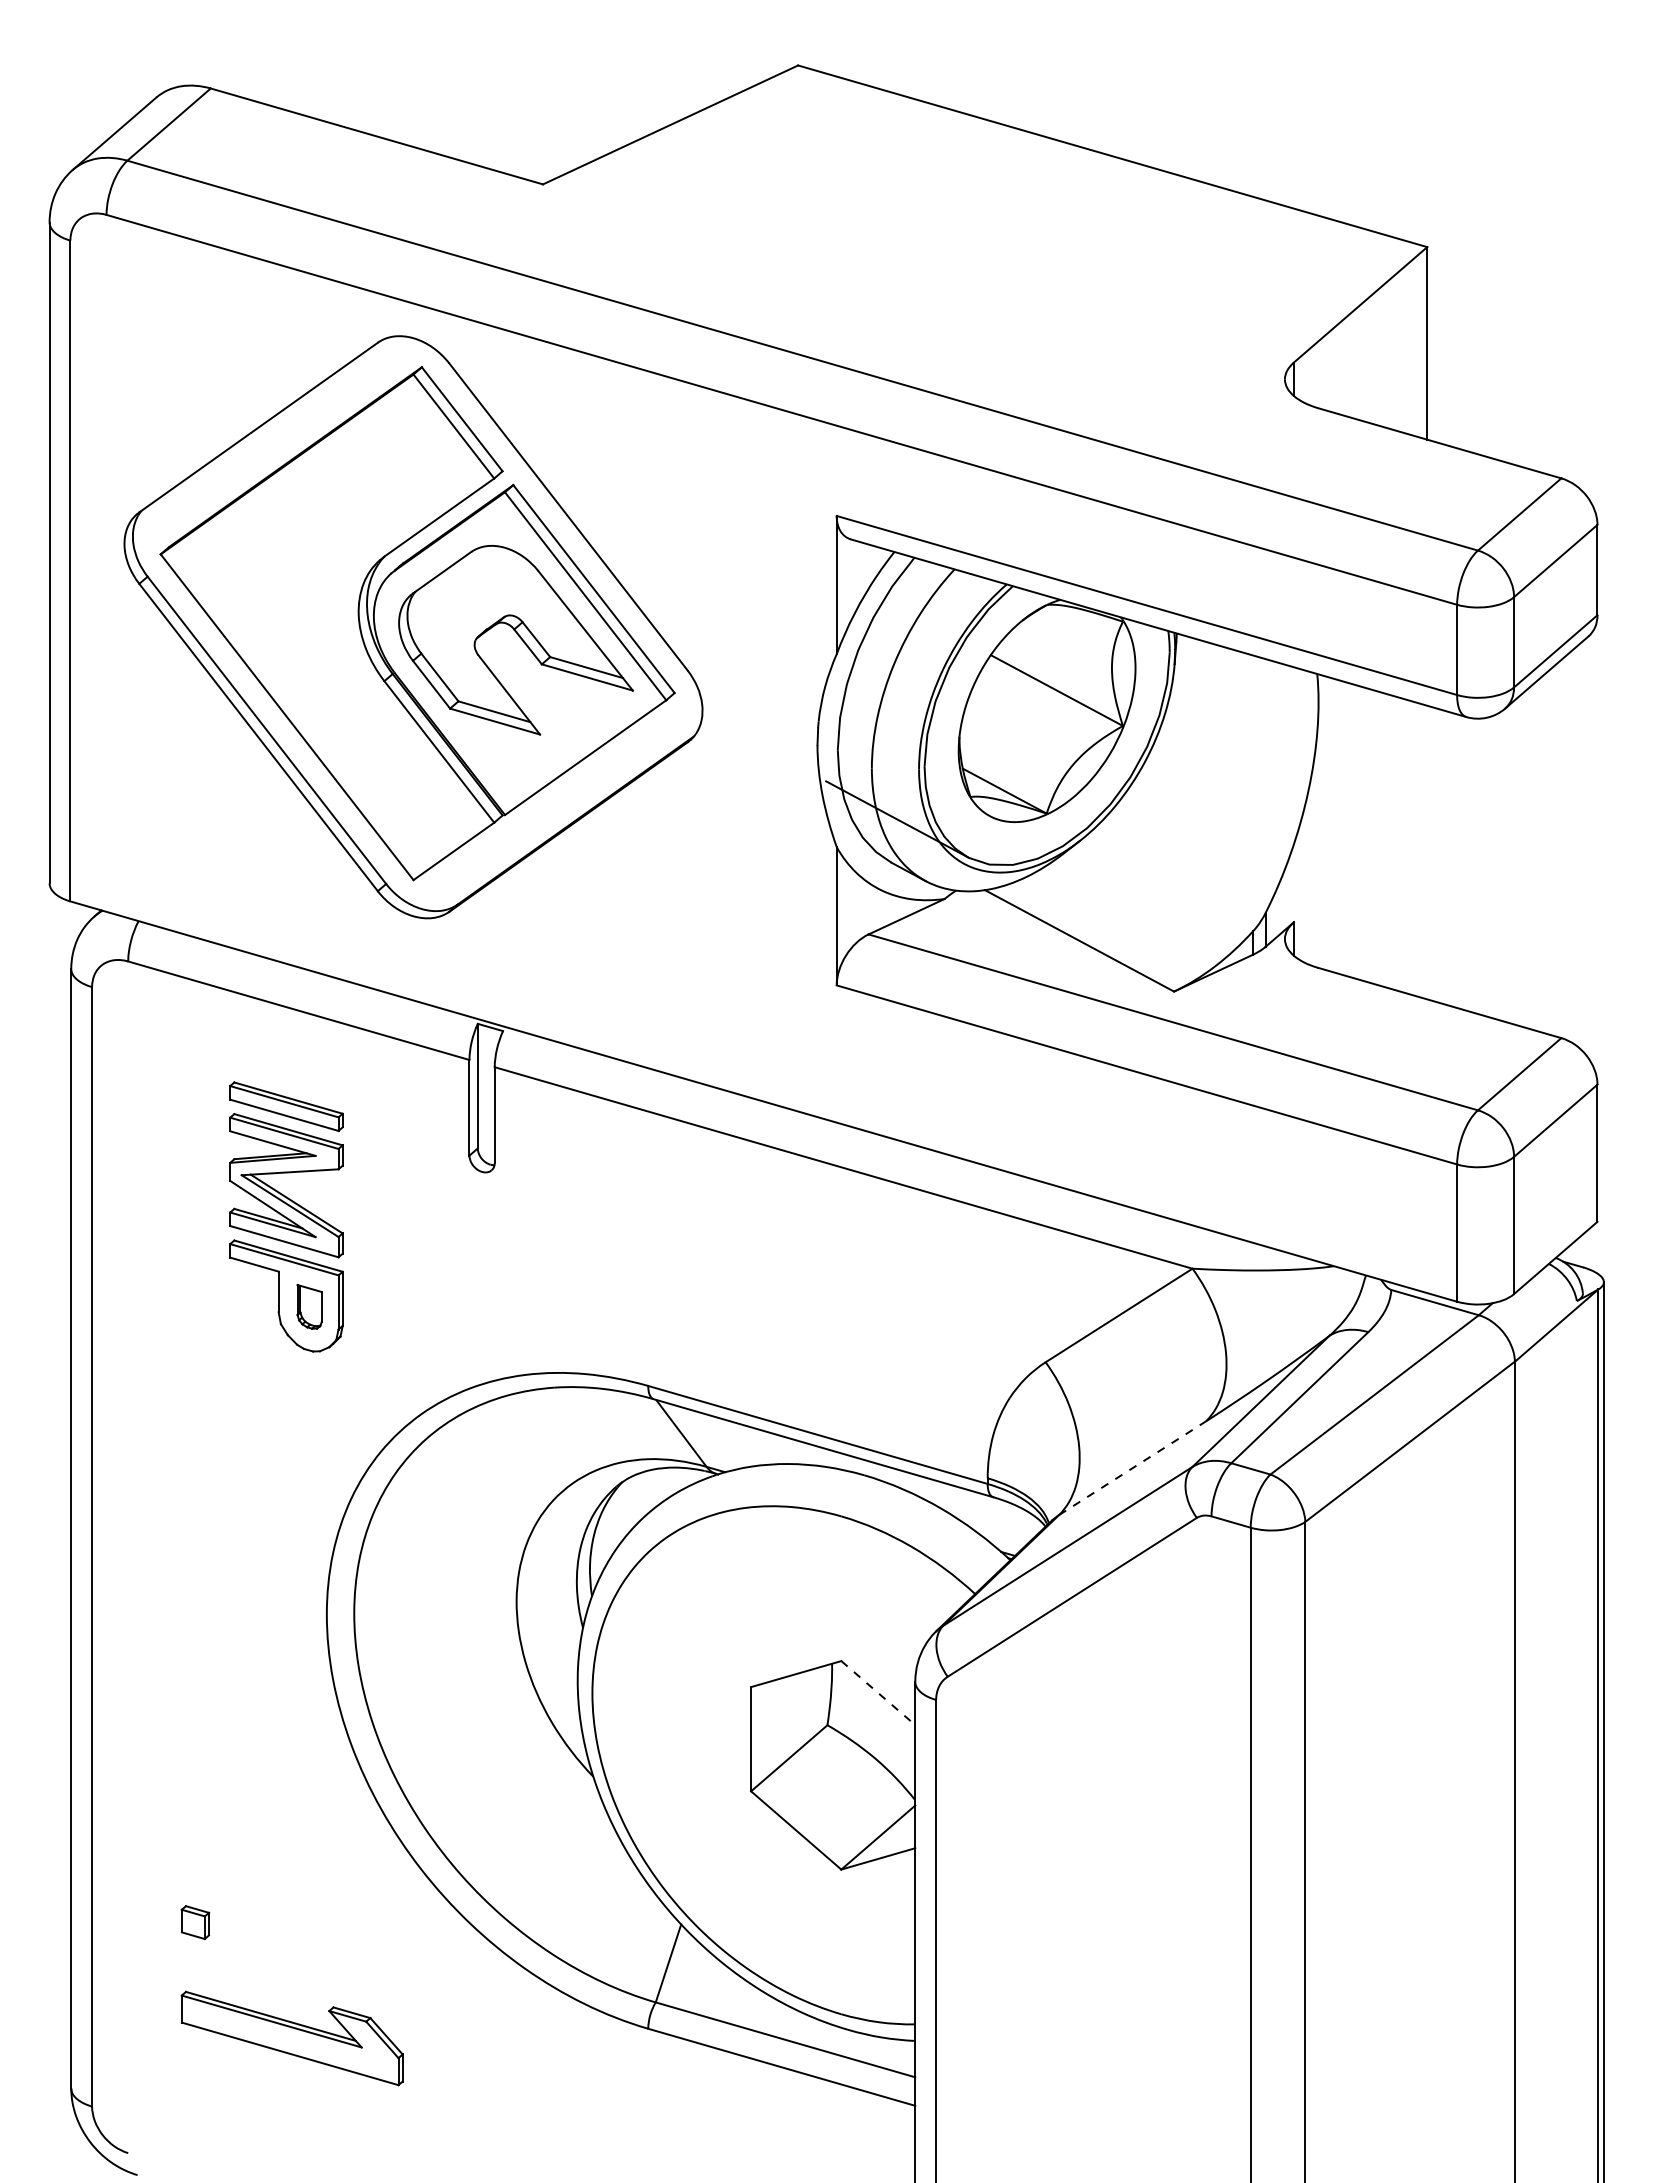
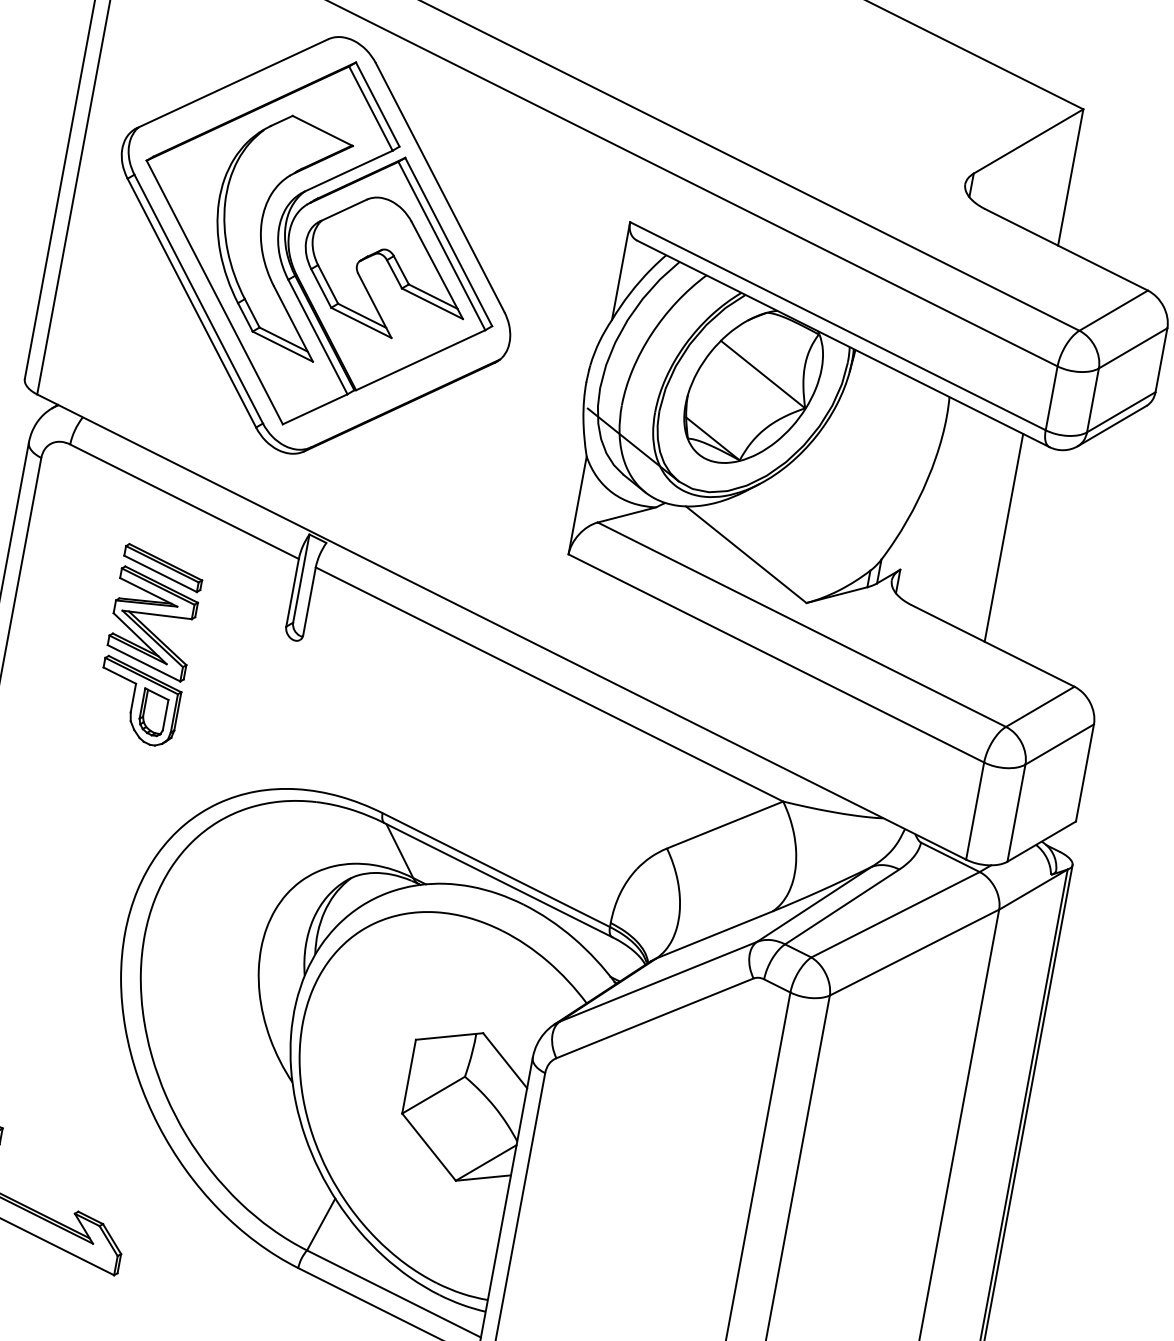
part: (336, 625) -> (261, 234), added
line: (1427, 852) -> (1004, 537), added
part: (309, 1306) -> (153, 712), size x1.43
line: (1132, 1467) -> (714, 934), dashed -> solid
line: (878, 1693) -> (505, 1061), dashed -> solid

